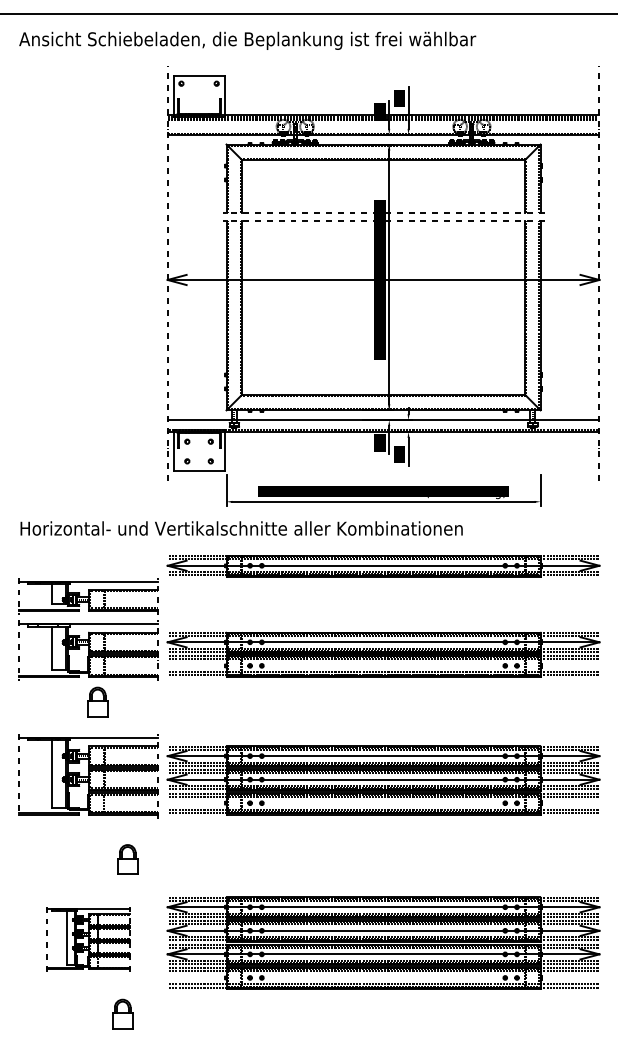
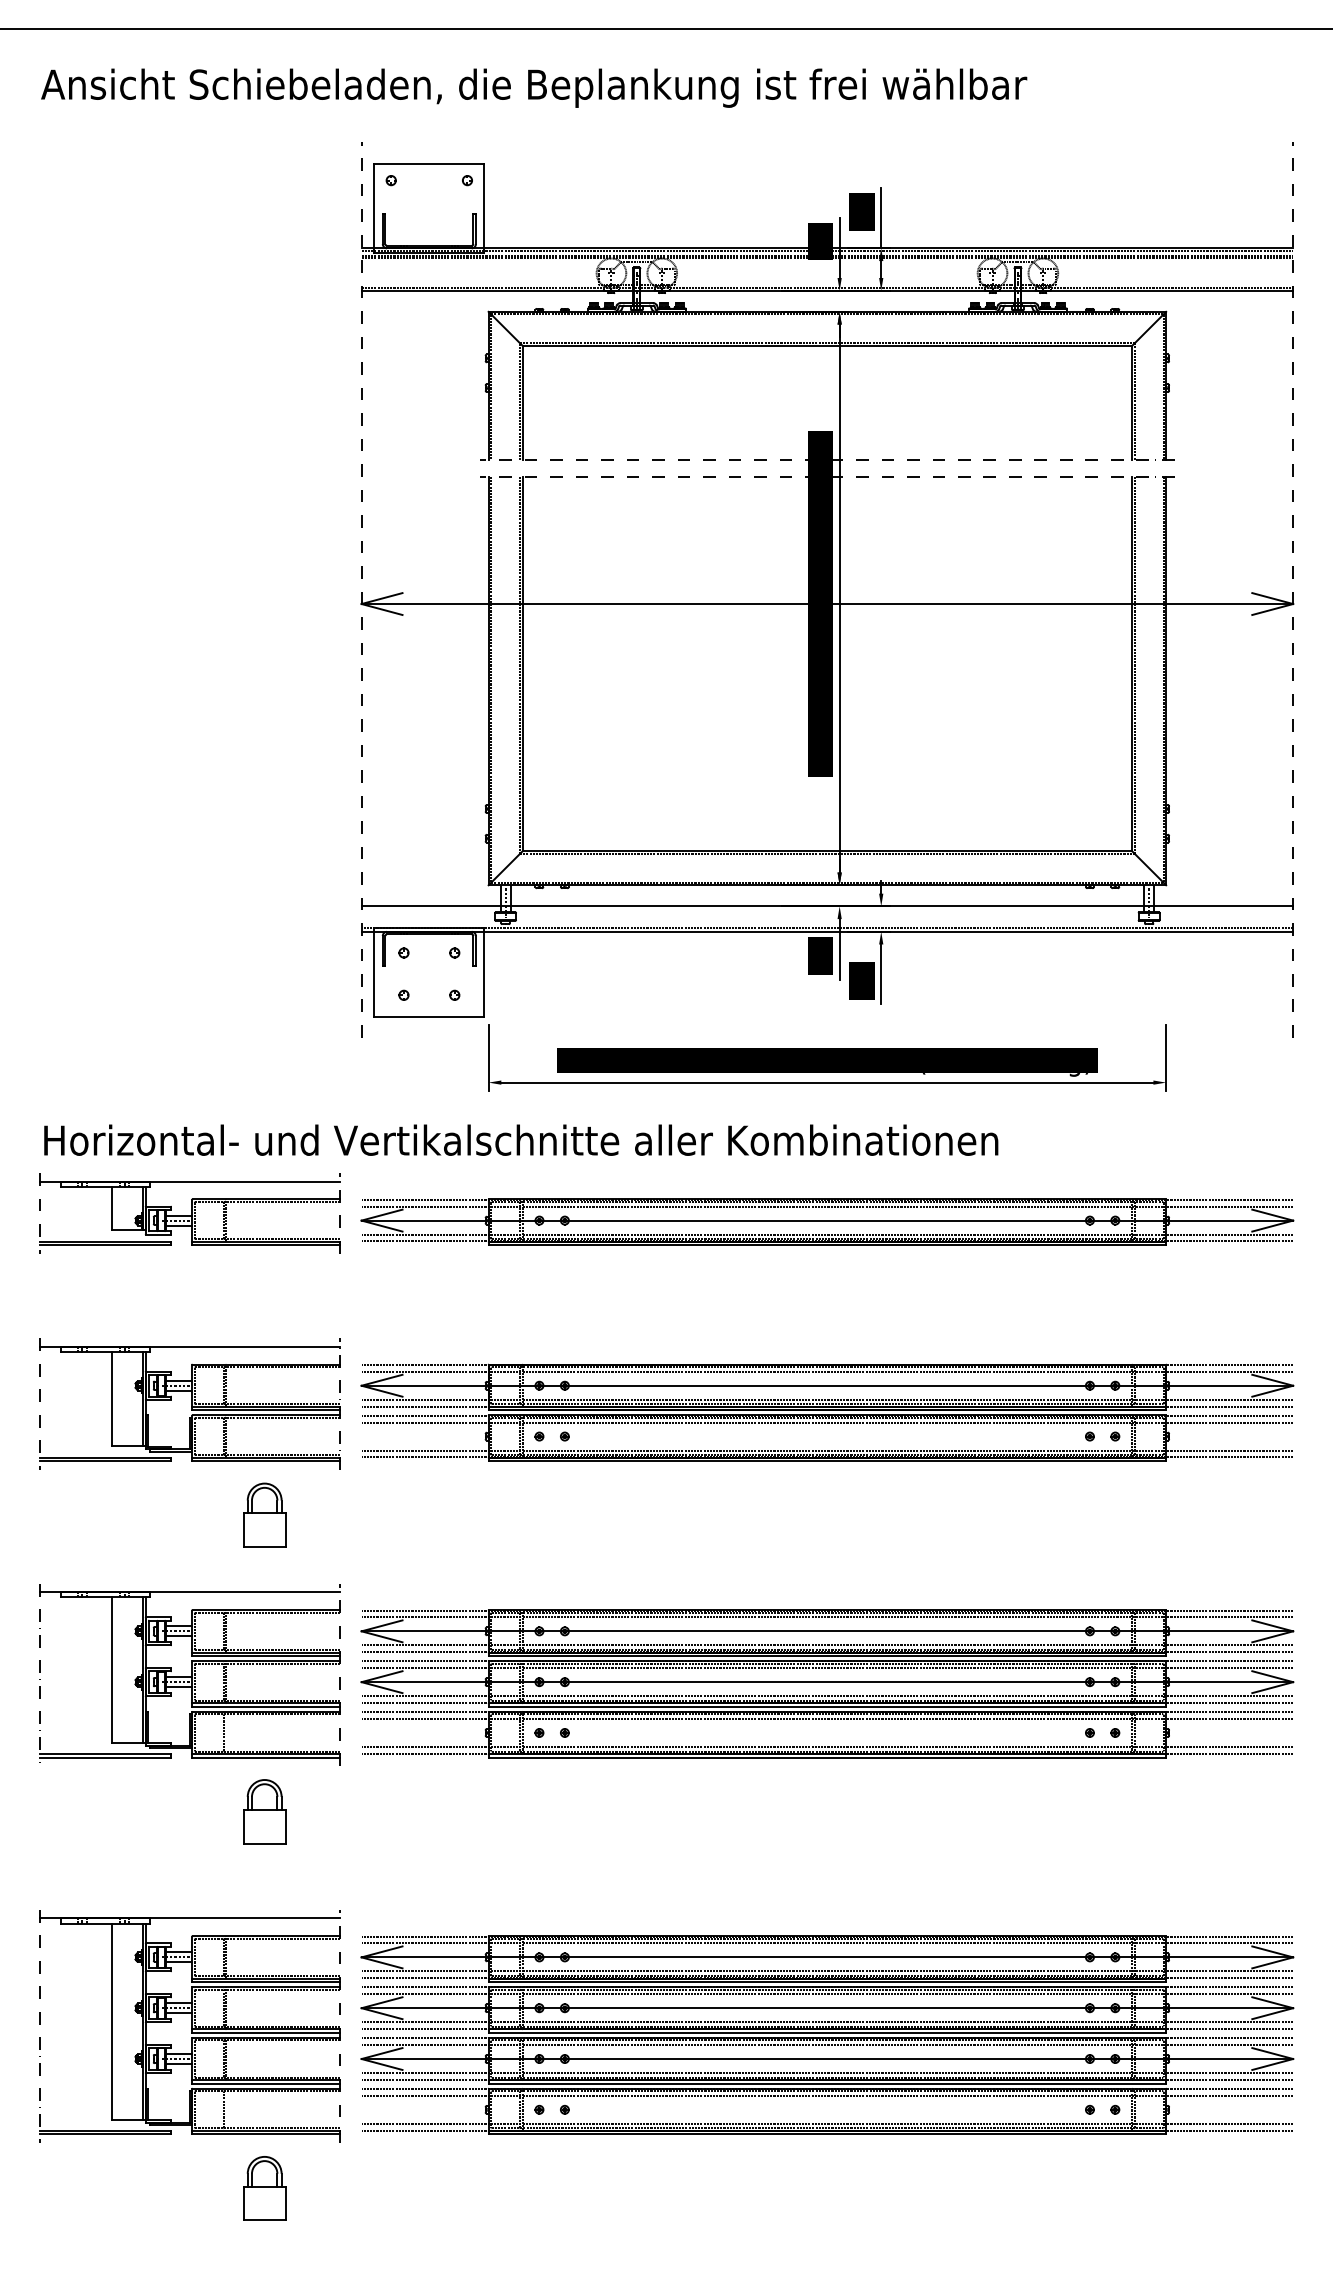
part: (88, 596) -> (190, 1213), moved
part: (97, 701) -> (264, 1513), moved
part: (127, 859) -> (264, 1811), moved
part: (88, 938) -> (190, 2024), size x1.67

